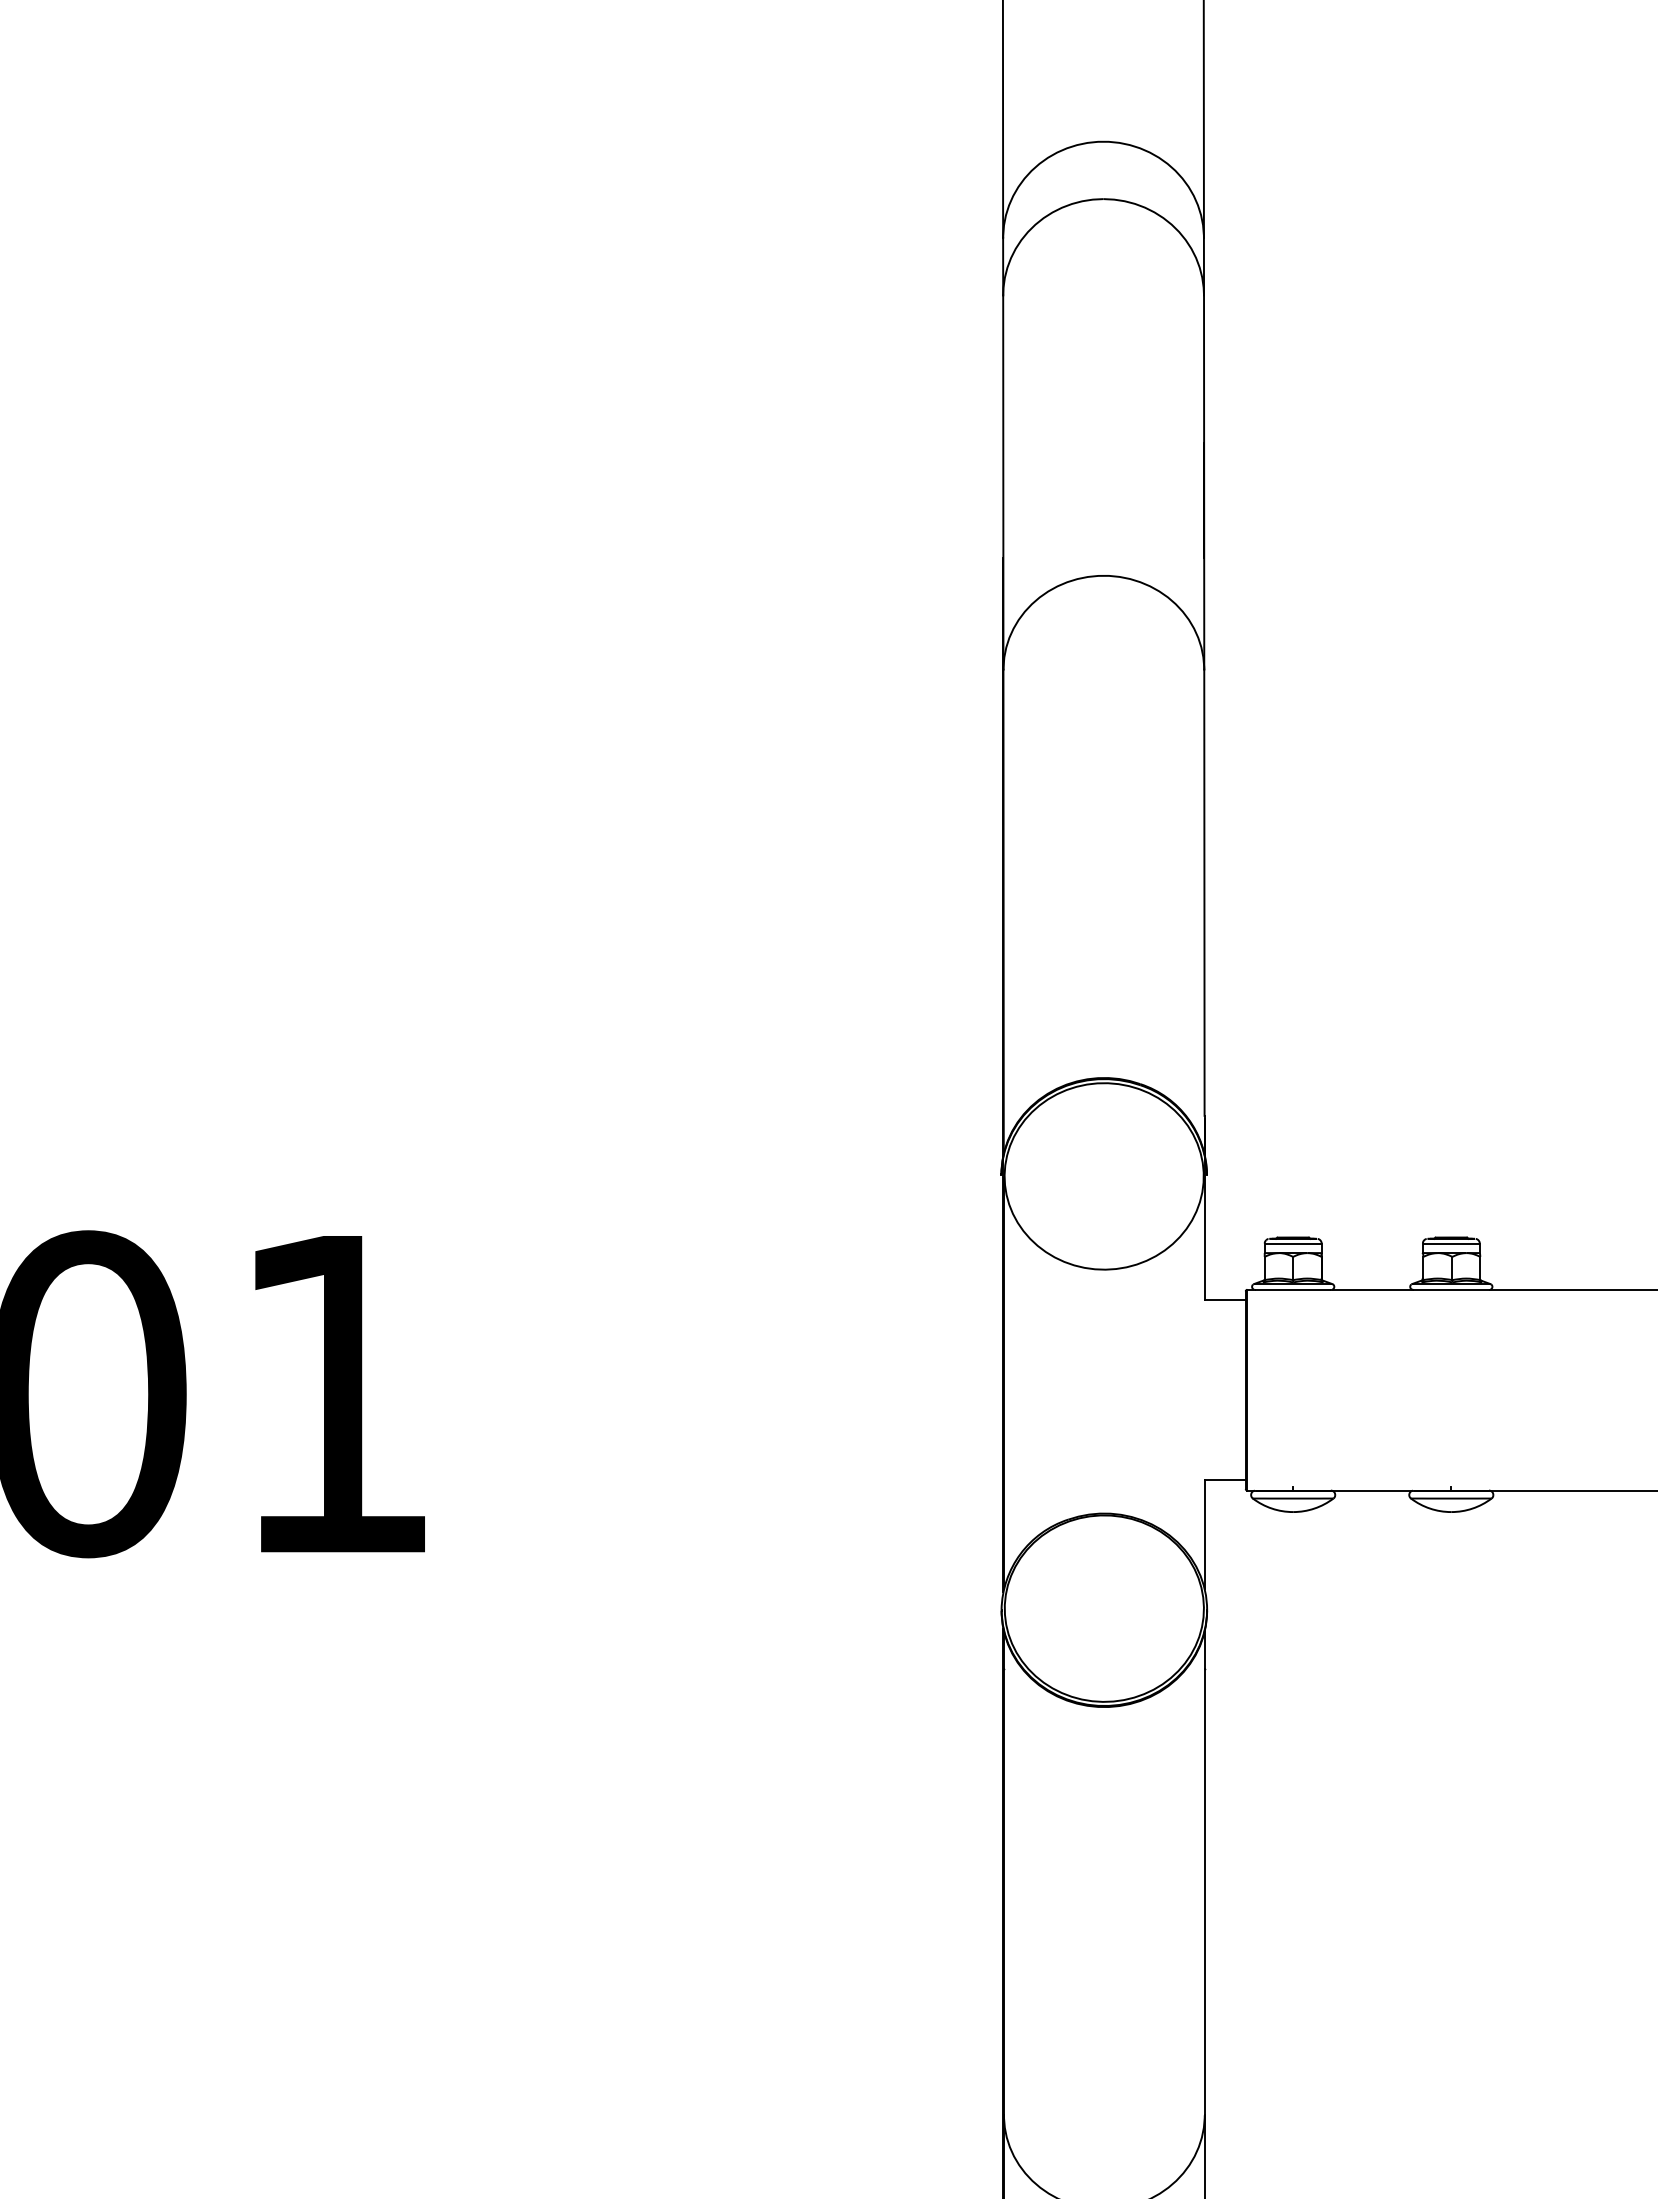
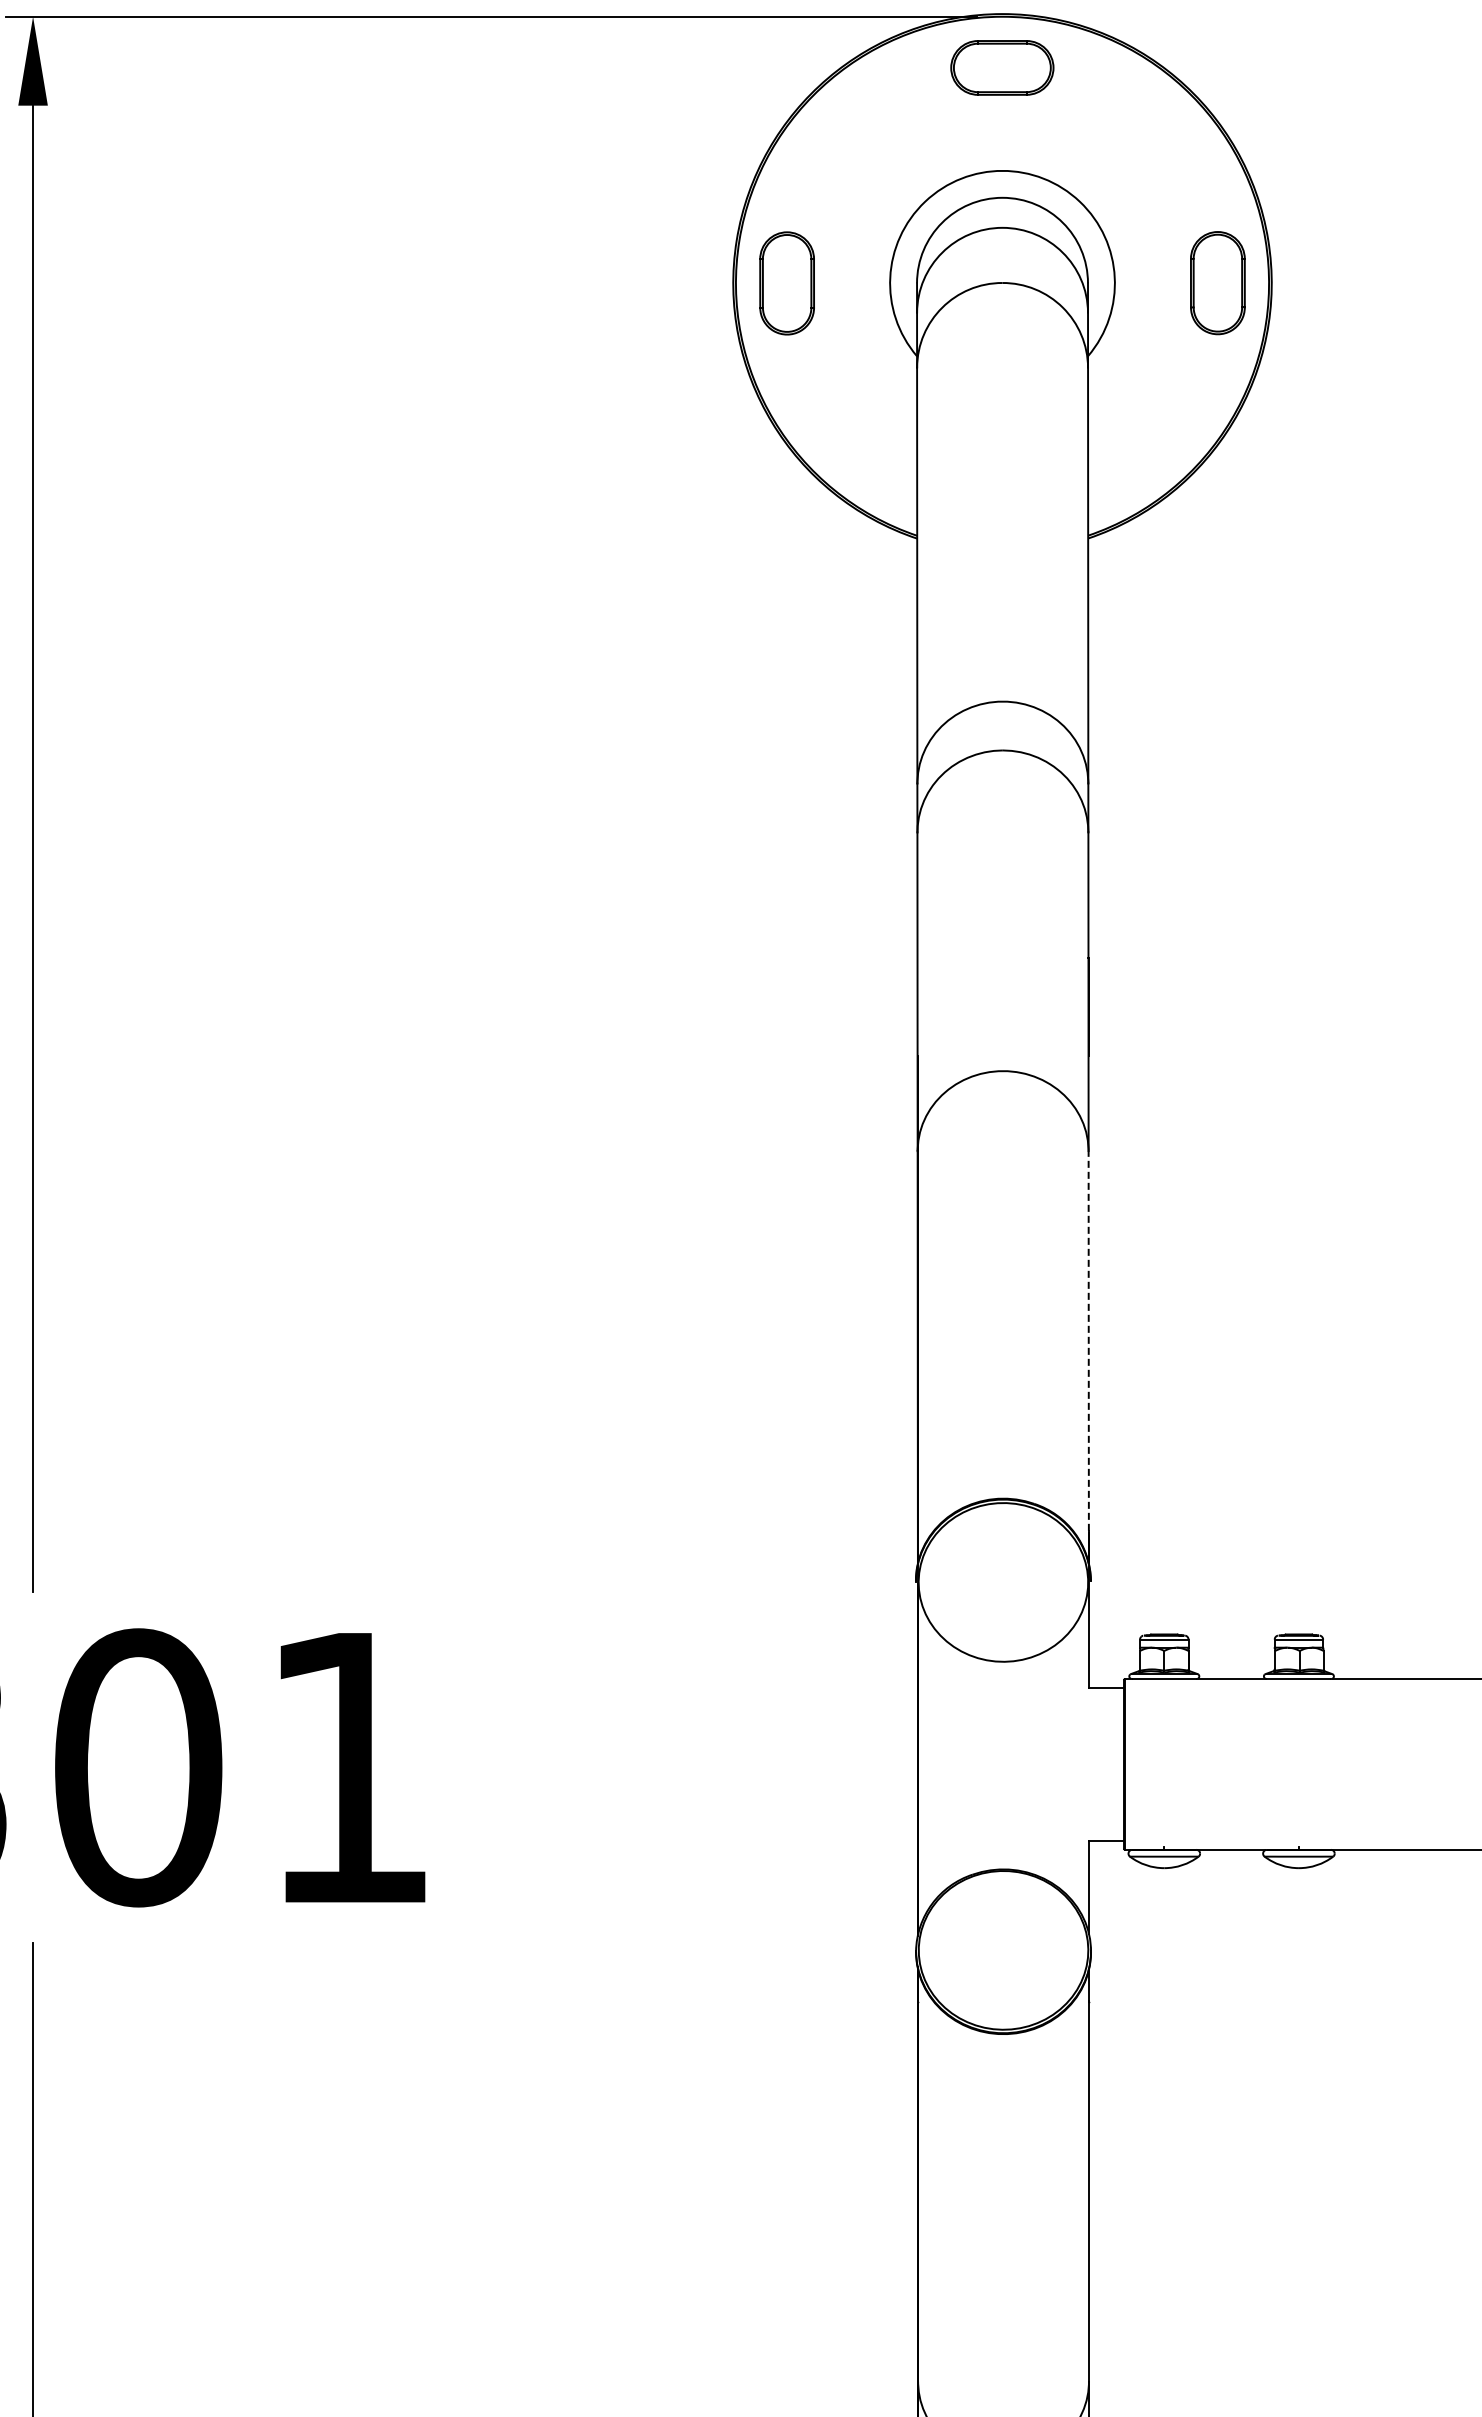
line: (1204, 892) -> (1088, 1340), solid -> dashed

